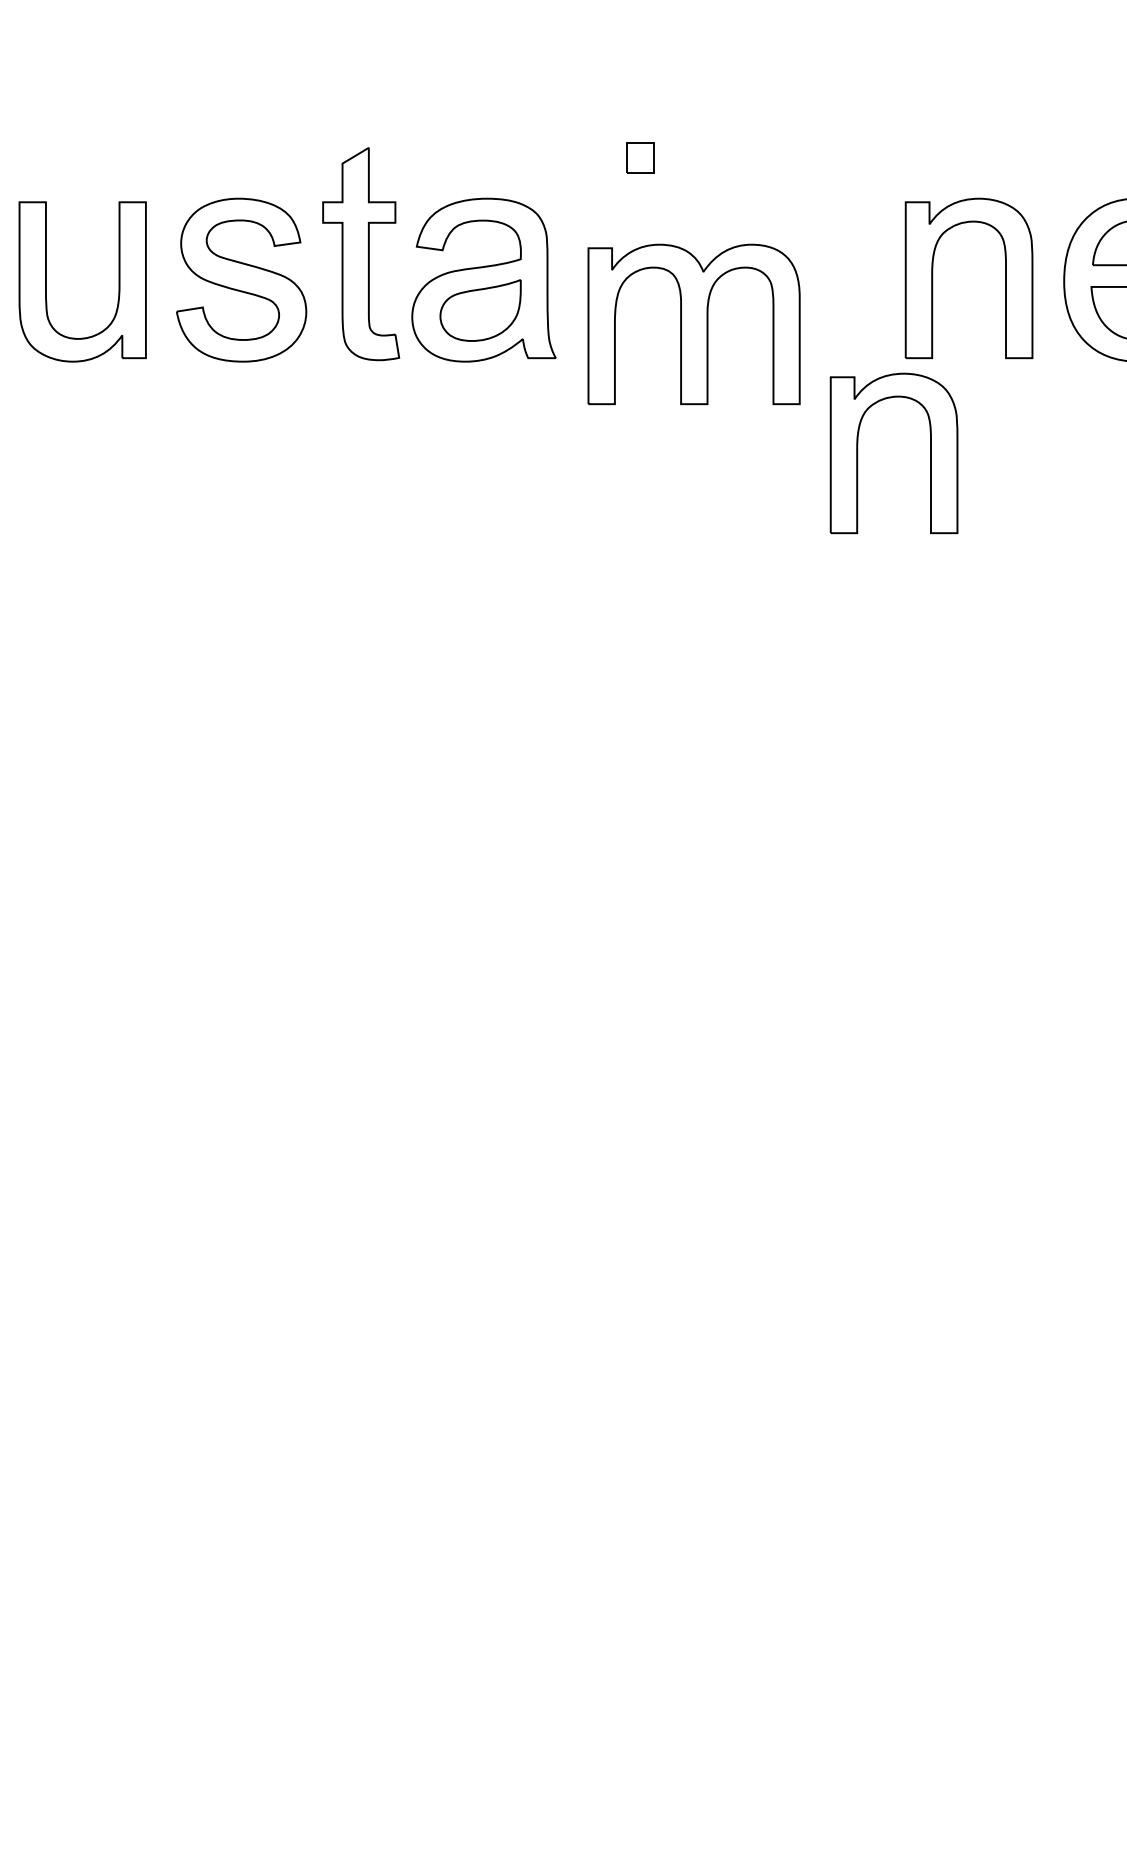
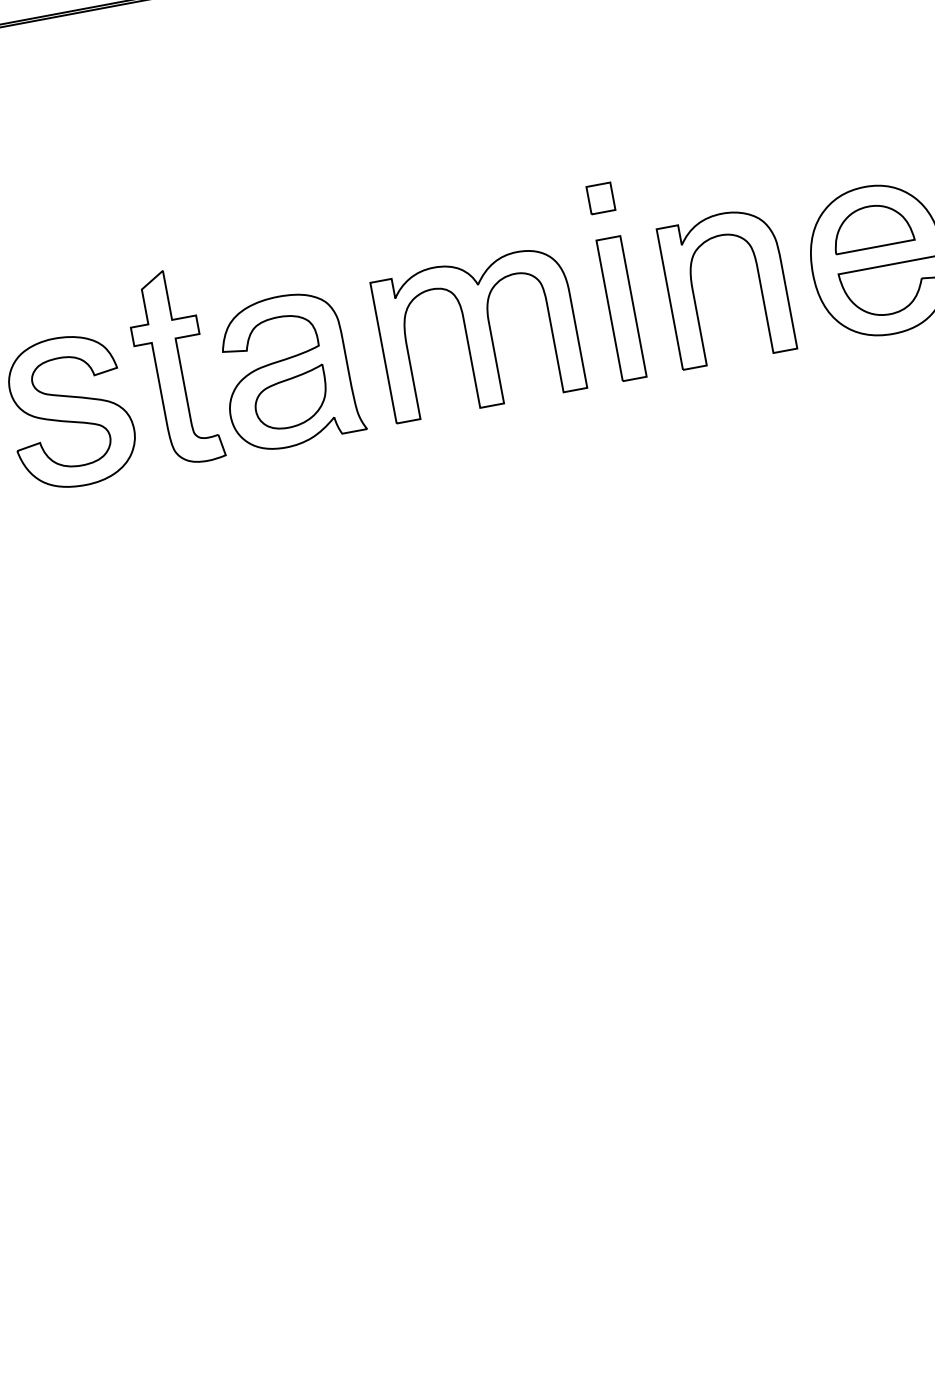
part: (640, 157) -> (601, 197), moved
part: (852, 279) -> (621, 307), added
part: (693, 324) -> (477, 333), moved
part: (858, 453) -> (656, 463), removed

